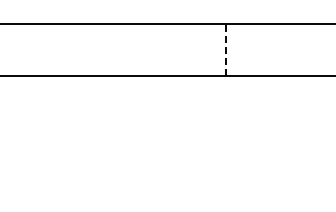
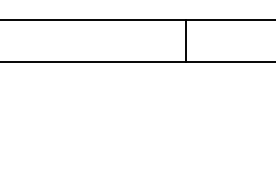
line: (226, 49) -> (186, 40), dashed -> solid

